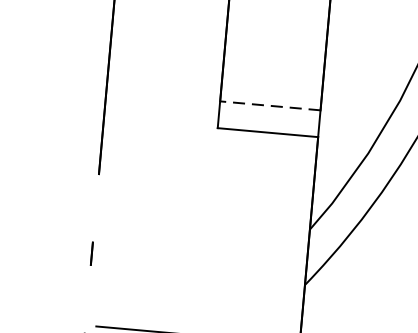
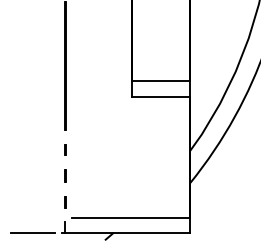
line: (269, 106) -> (160, 81), dashed -> solid
line: (95, 208) -> (65, 149), added
line: (87, 299) -> (65, 202), added

